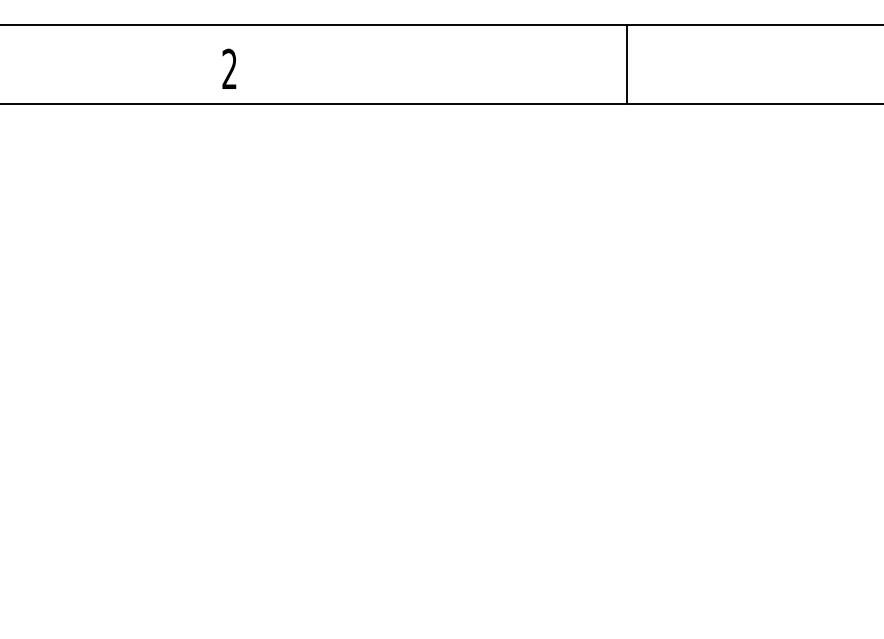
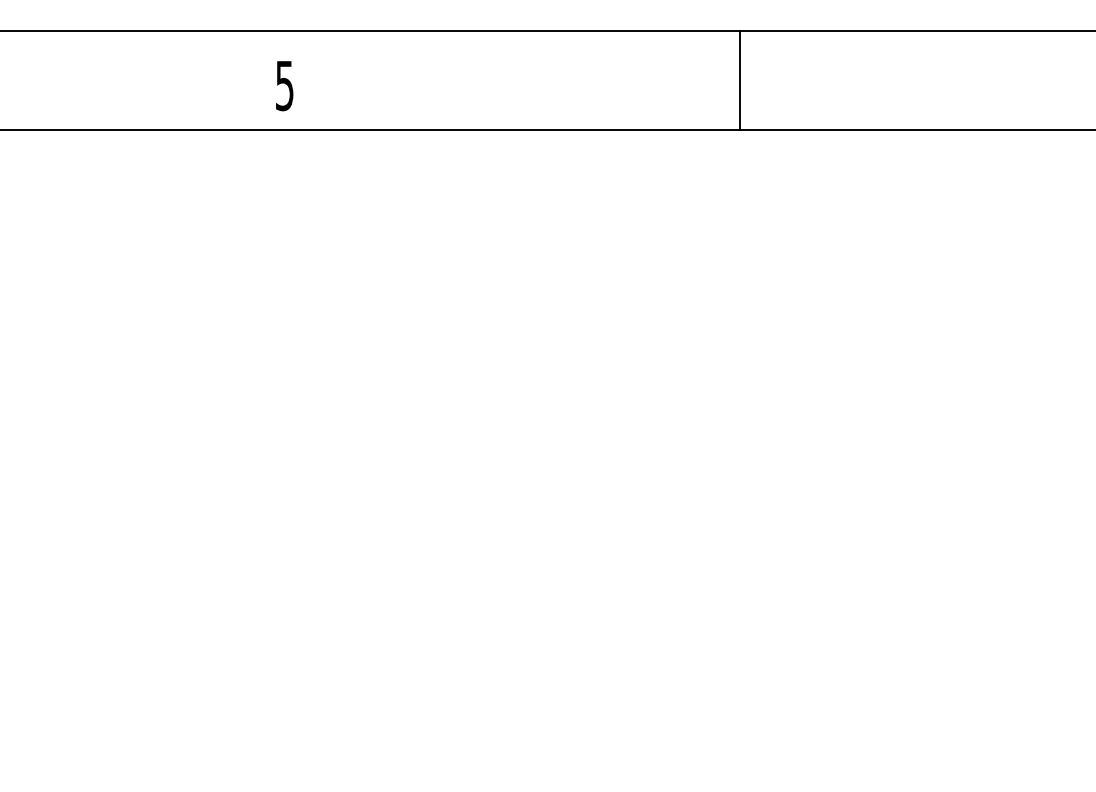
line: (626, 64) -> (739, 79), moved
text: (229, 68) -> (284, 84), 2 -> 5

